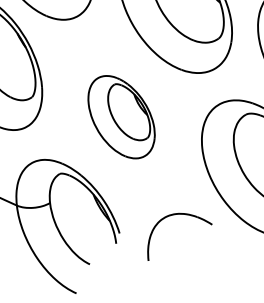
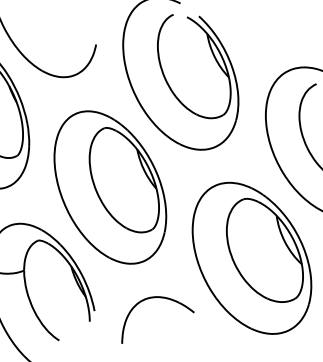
part: (121, 117) -> (110, 187), size x1.67

